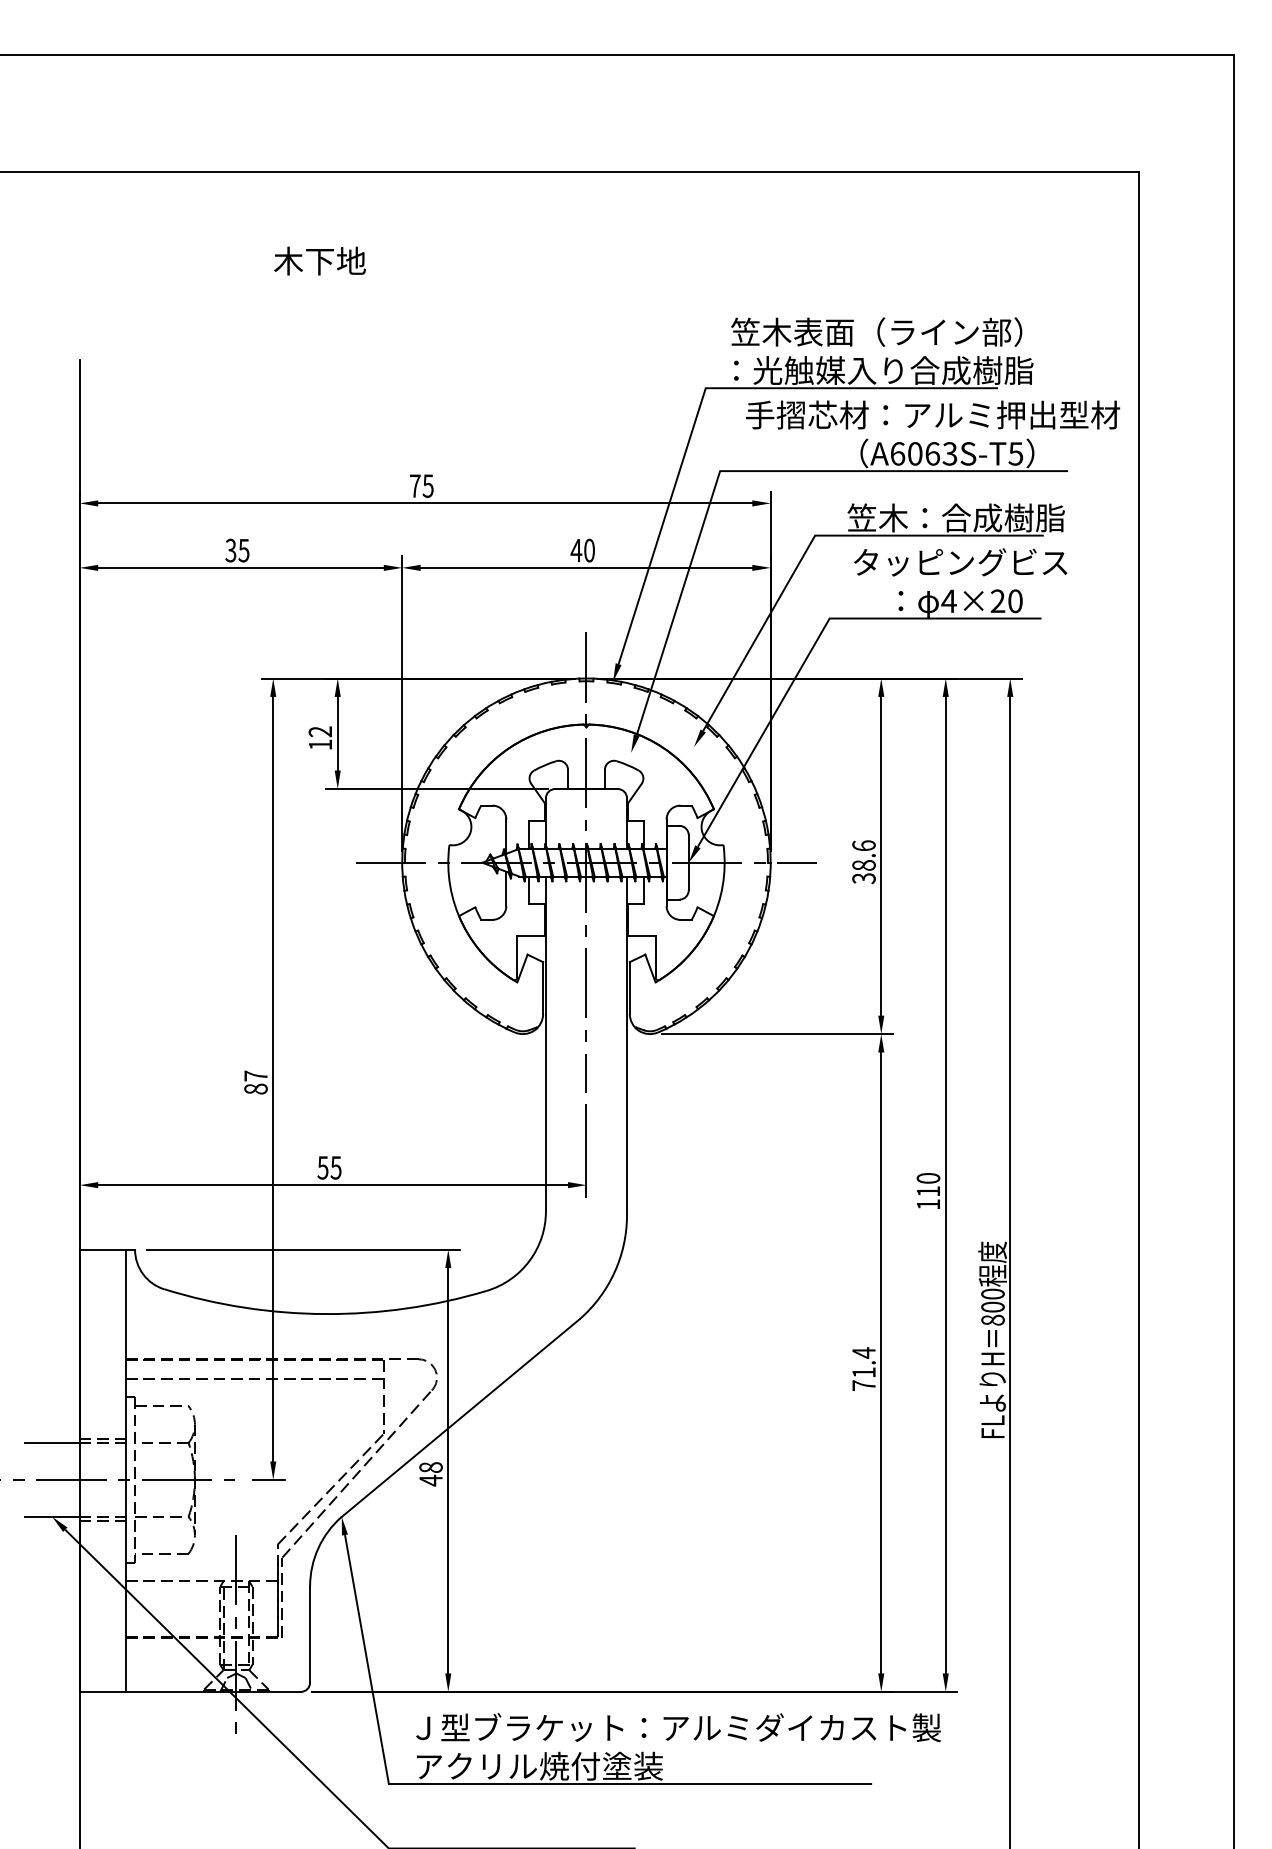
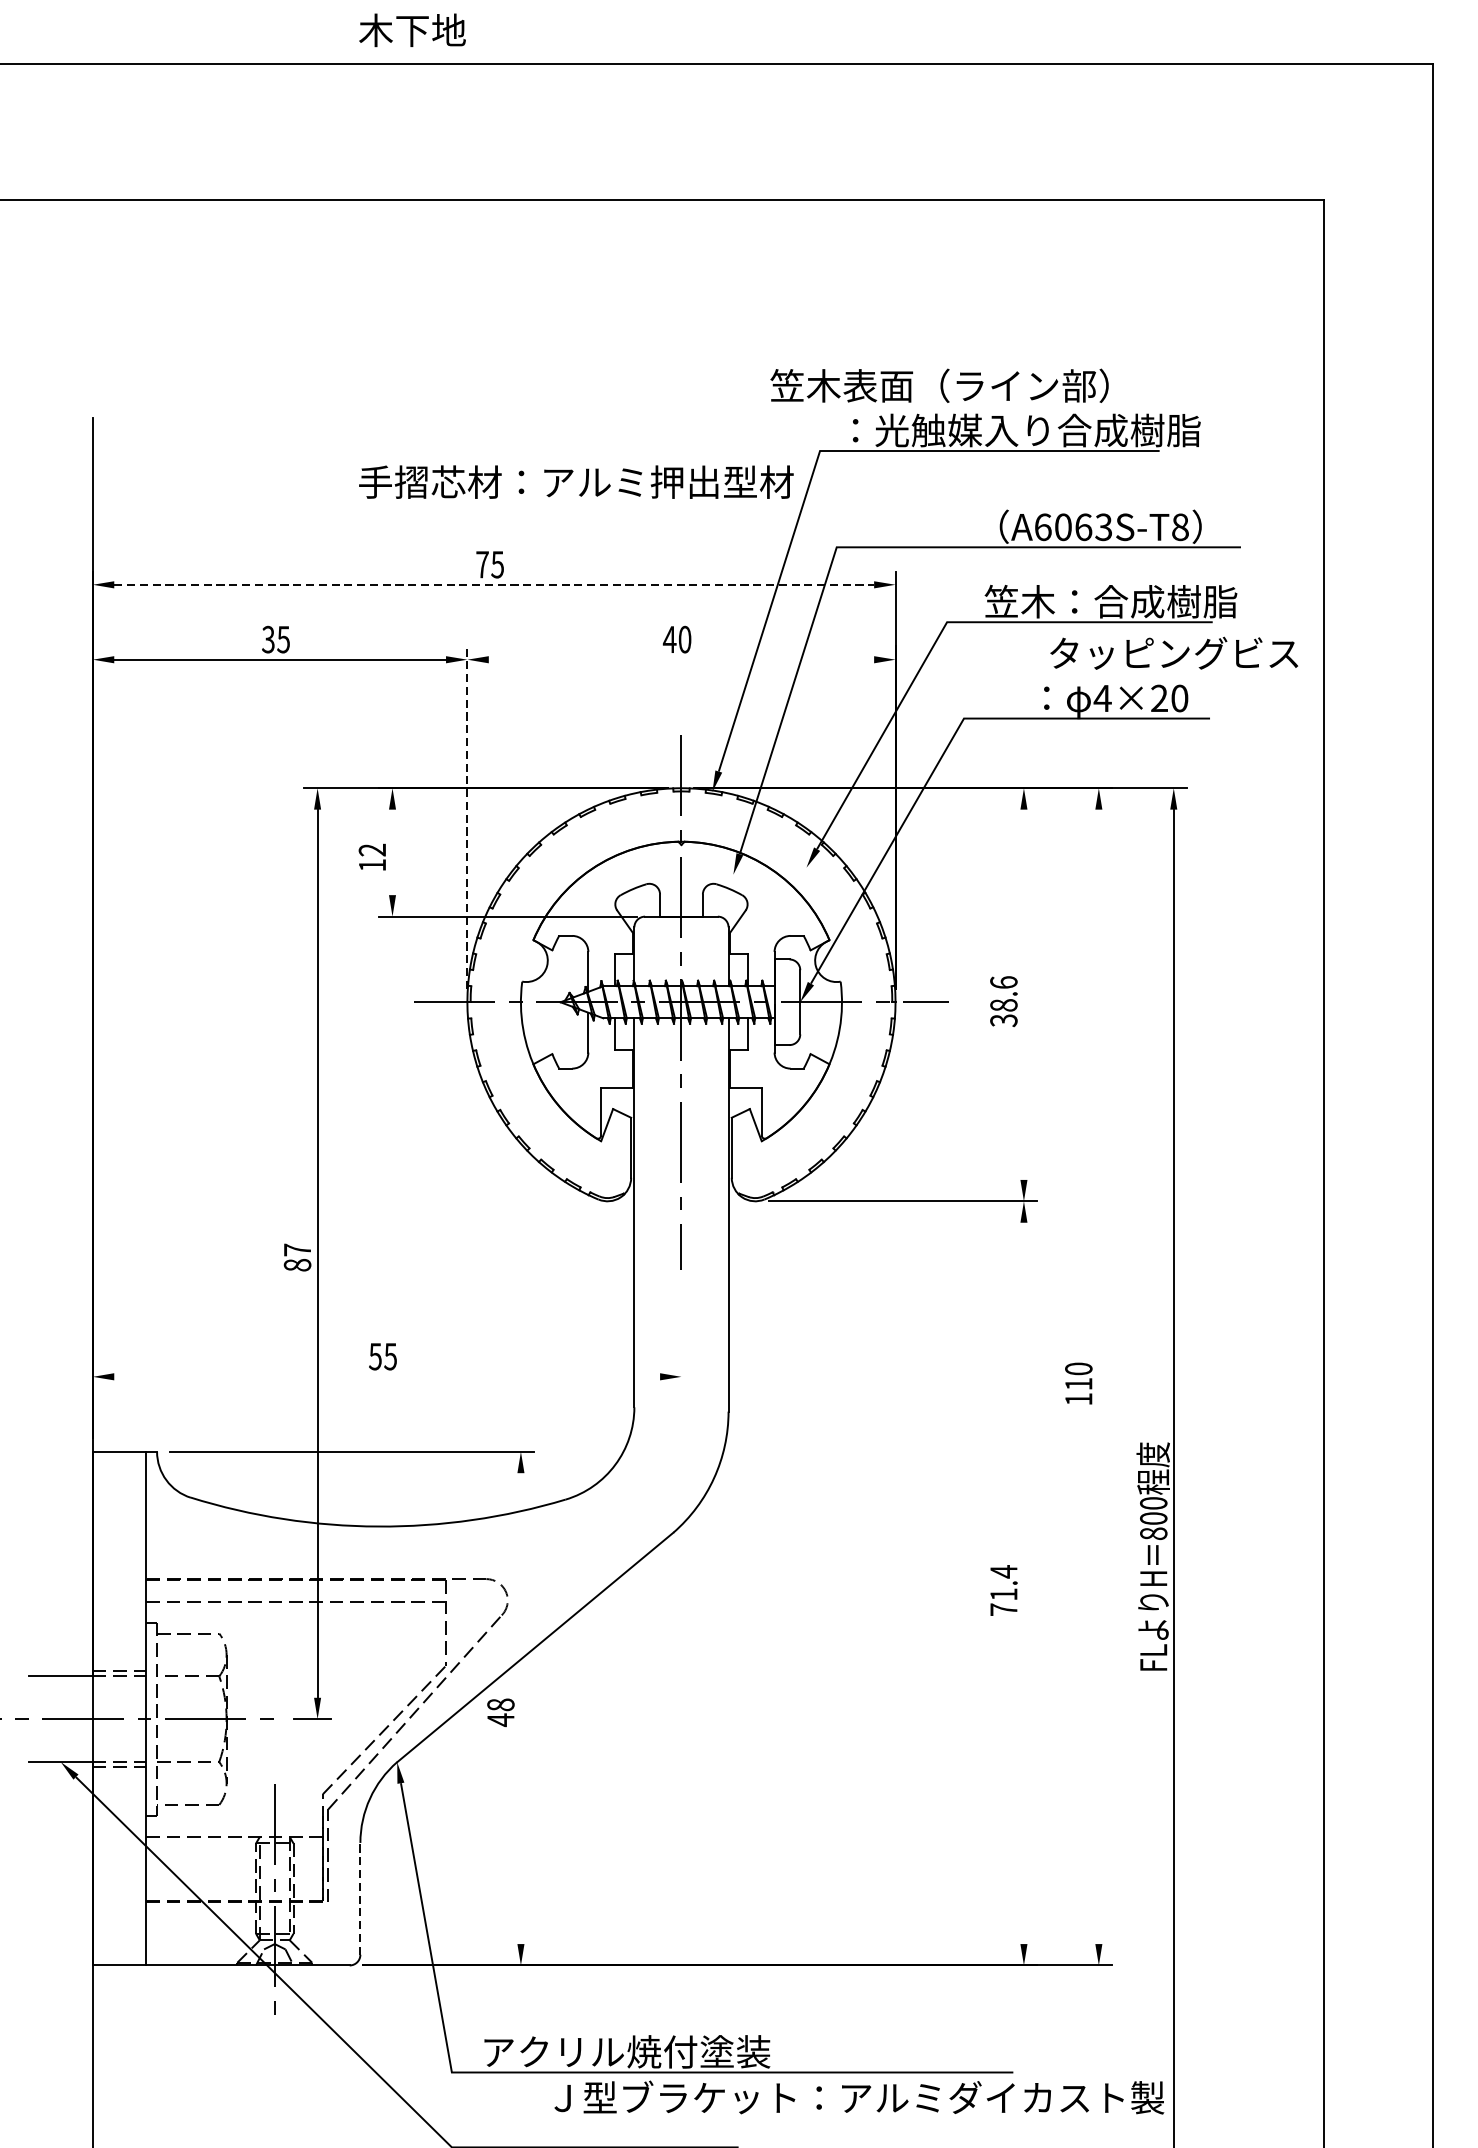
text: (319, 260) -> (411, 29), moved
text: (876, 331) -> (939, 385), moved
text: (933, 414) -> (576, 481), moved
text: (1015, 453) -> (1179, 526), A6063S-T5 -> A6063S-T8
line: (425, 503) -> (494, 584), solid -> dashed
text: (960, 562) -> (1174, 653), moved
line: (586, 567) -> (681, 659), removed
line: (402, 703) -> (467, 817), solid -> dashed
line: (337, 733) -> (392, 852), removed
line: (881, 855) -> (1024, 993), removed
line: (586, 1150) -> (681, 1336), removed
line: (945, 1184) -> (1098, 1376), removed
line: (333, 1185) -> (387, 1377), removed
line: (881, 1362) -> (1024, 1582), removed
line: (448, 1470) -> (521, 1708), removed
line: (310, 1634) -> (360, 1898), solid -> dashed
text: (678, 1727) -> (859, 2097), moved

